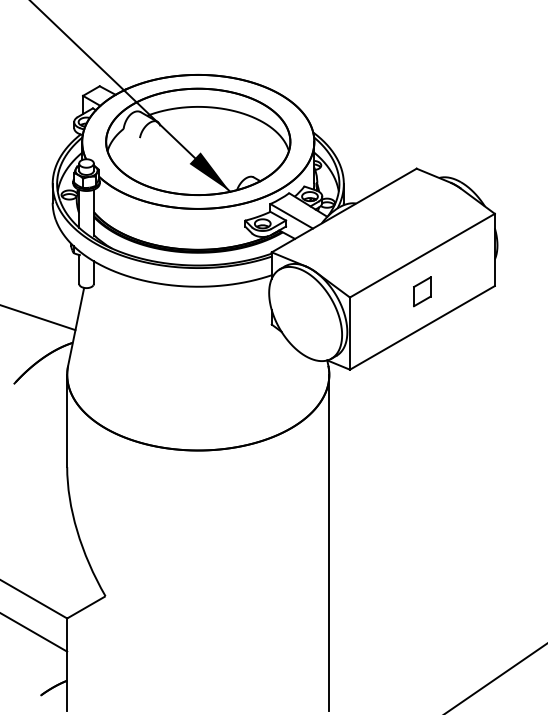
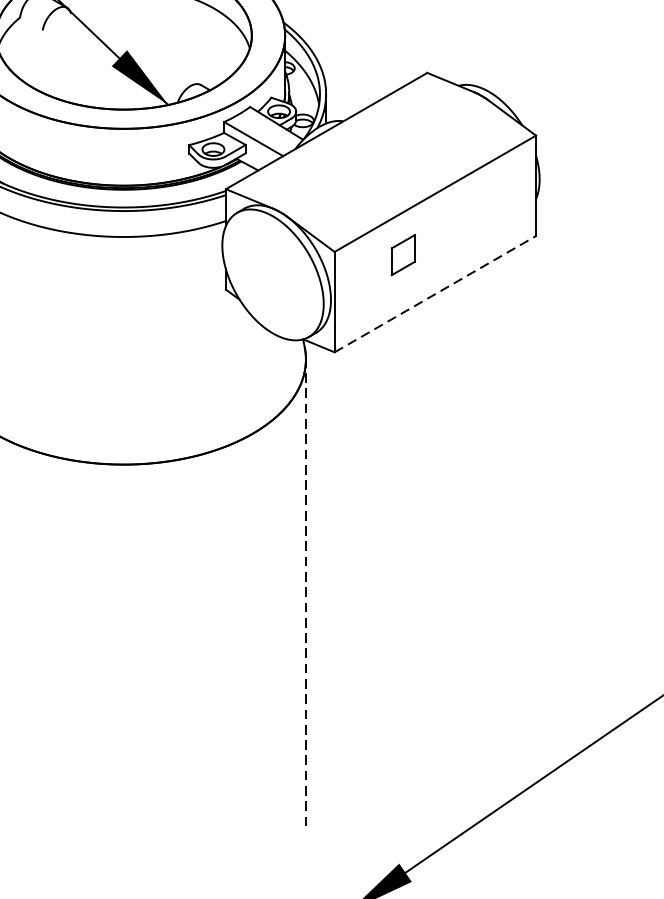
part: (422, 291) -> (403, 254), moved
line: (422, 327) -> (435, 293), solid -> dashed
line: (329, 542) -> (306, 592), solid -> dashed

